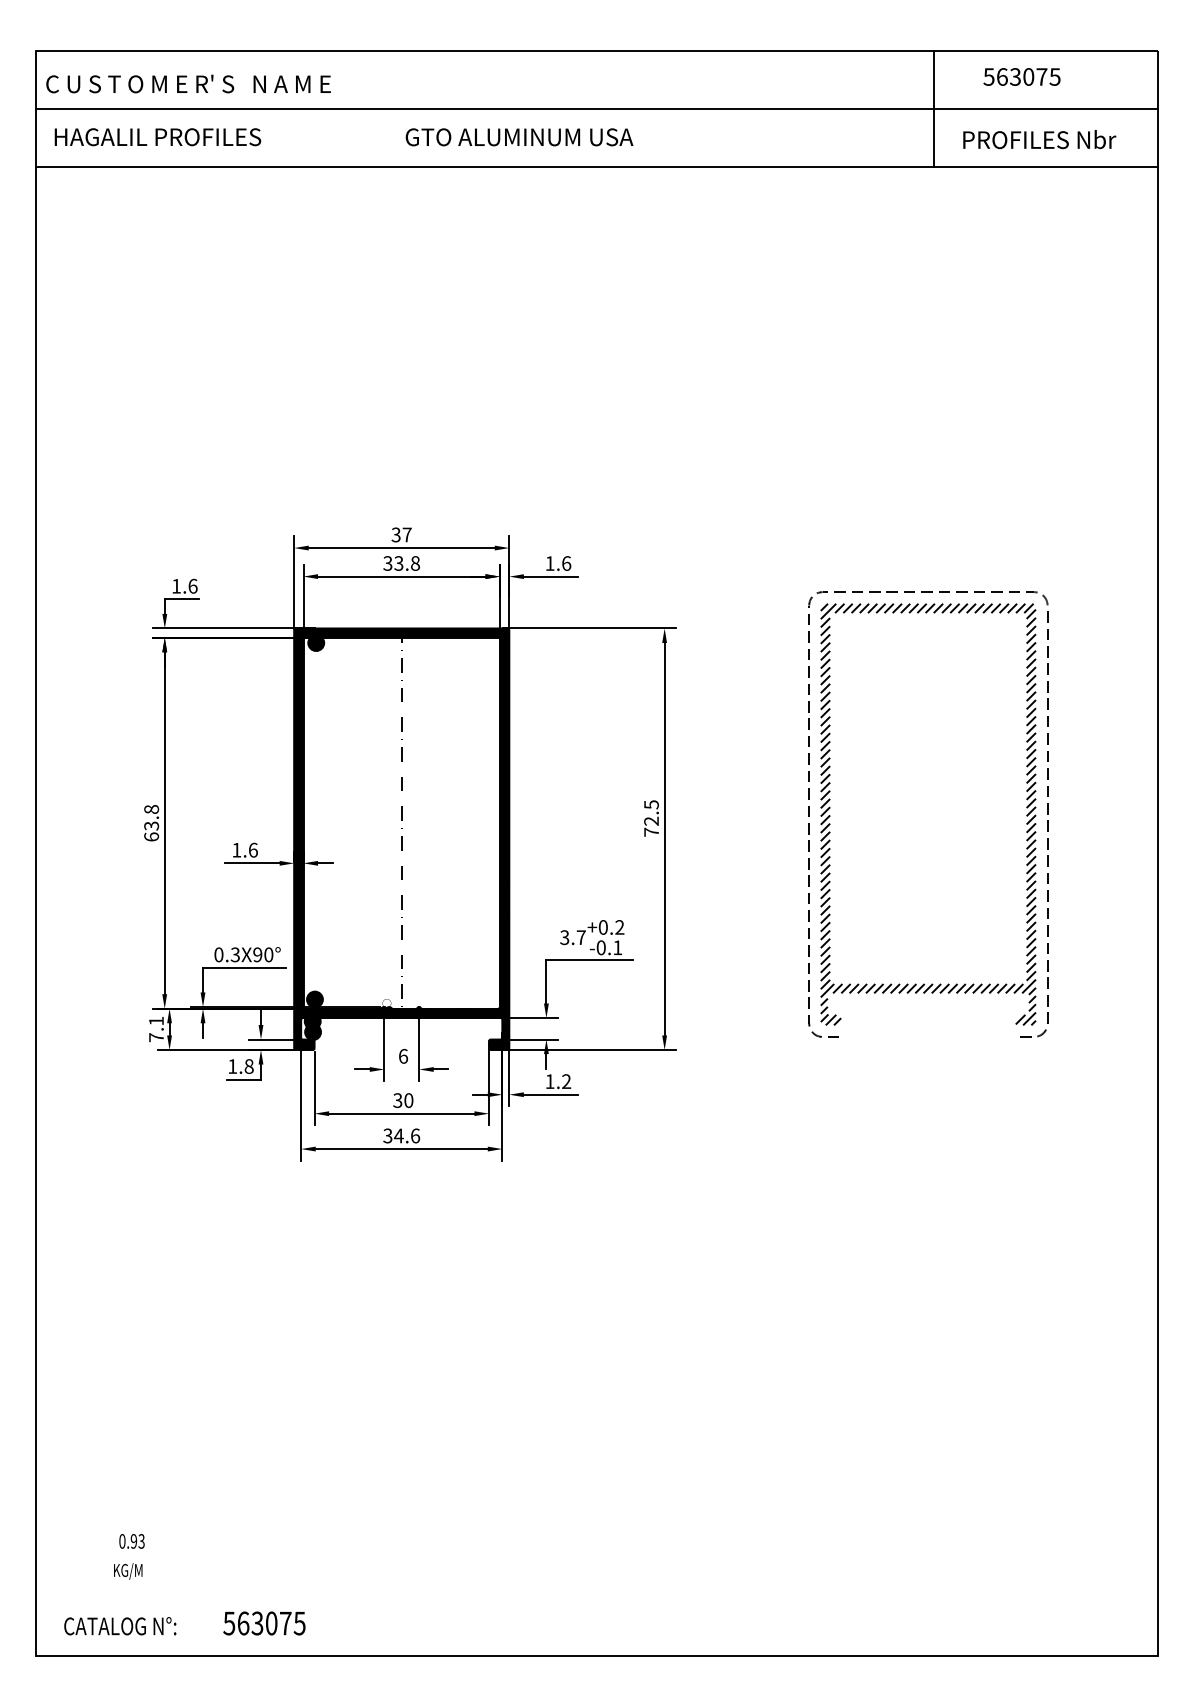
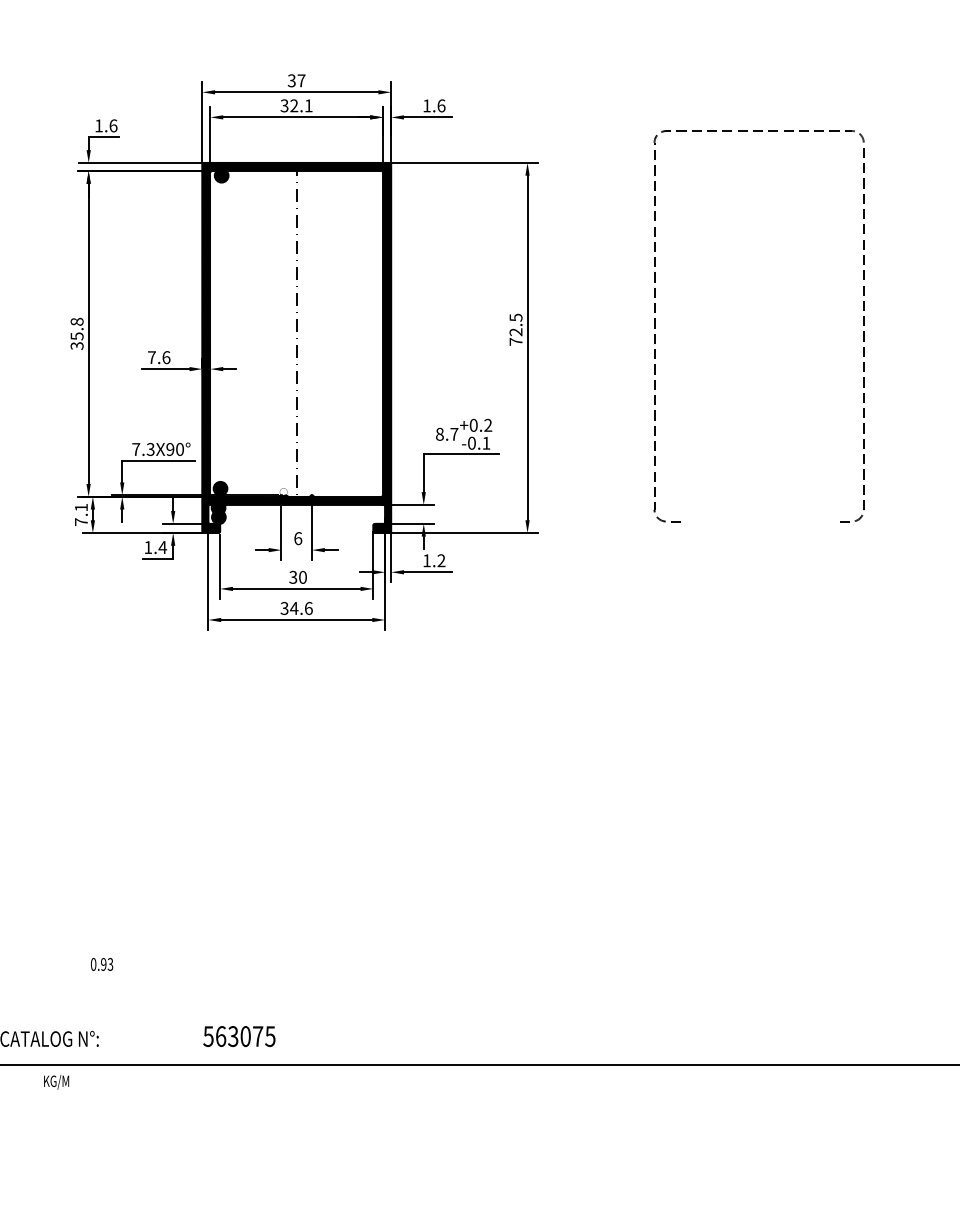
text: (407, 563) -> (301, 105), 33.8 -> 32.1
hatch: (927, 814) -> (758, 326), removed
text: (151, 831) -> (77, 341), 63.8 -> 35.8
text: (236, 850) -> (151, 357), 1.6 -> 7.6
text: (564, 937) -> (439, 434), 3.7 -> 8.7
text: (218, 954) -> (135, 449), 0.3X90° -> 7.3X90°
text: (249, 1066) -> (163, 547), 1.8 -> 1.4
text: (131, 1541) -> (101, 964), moved
text: (128, 1571) -> (56, 1082), moved
text: (264, 1623) -> (239, 1036), moved

